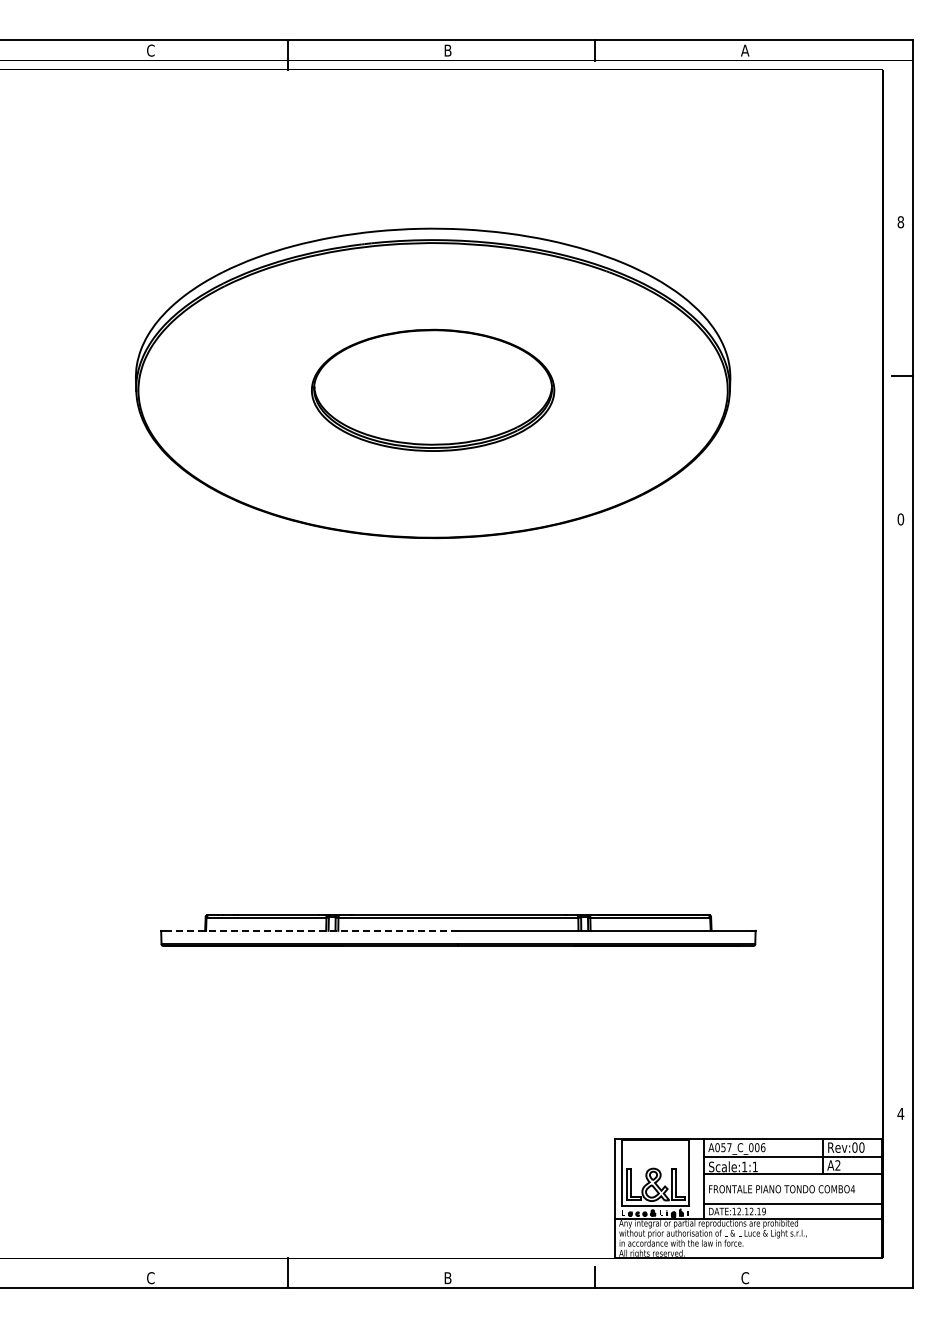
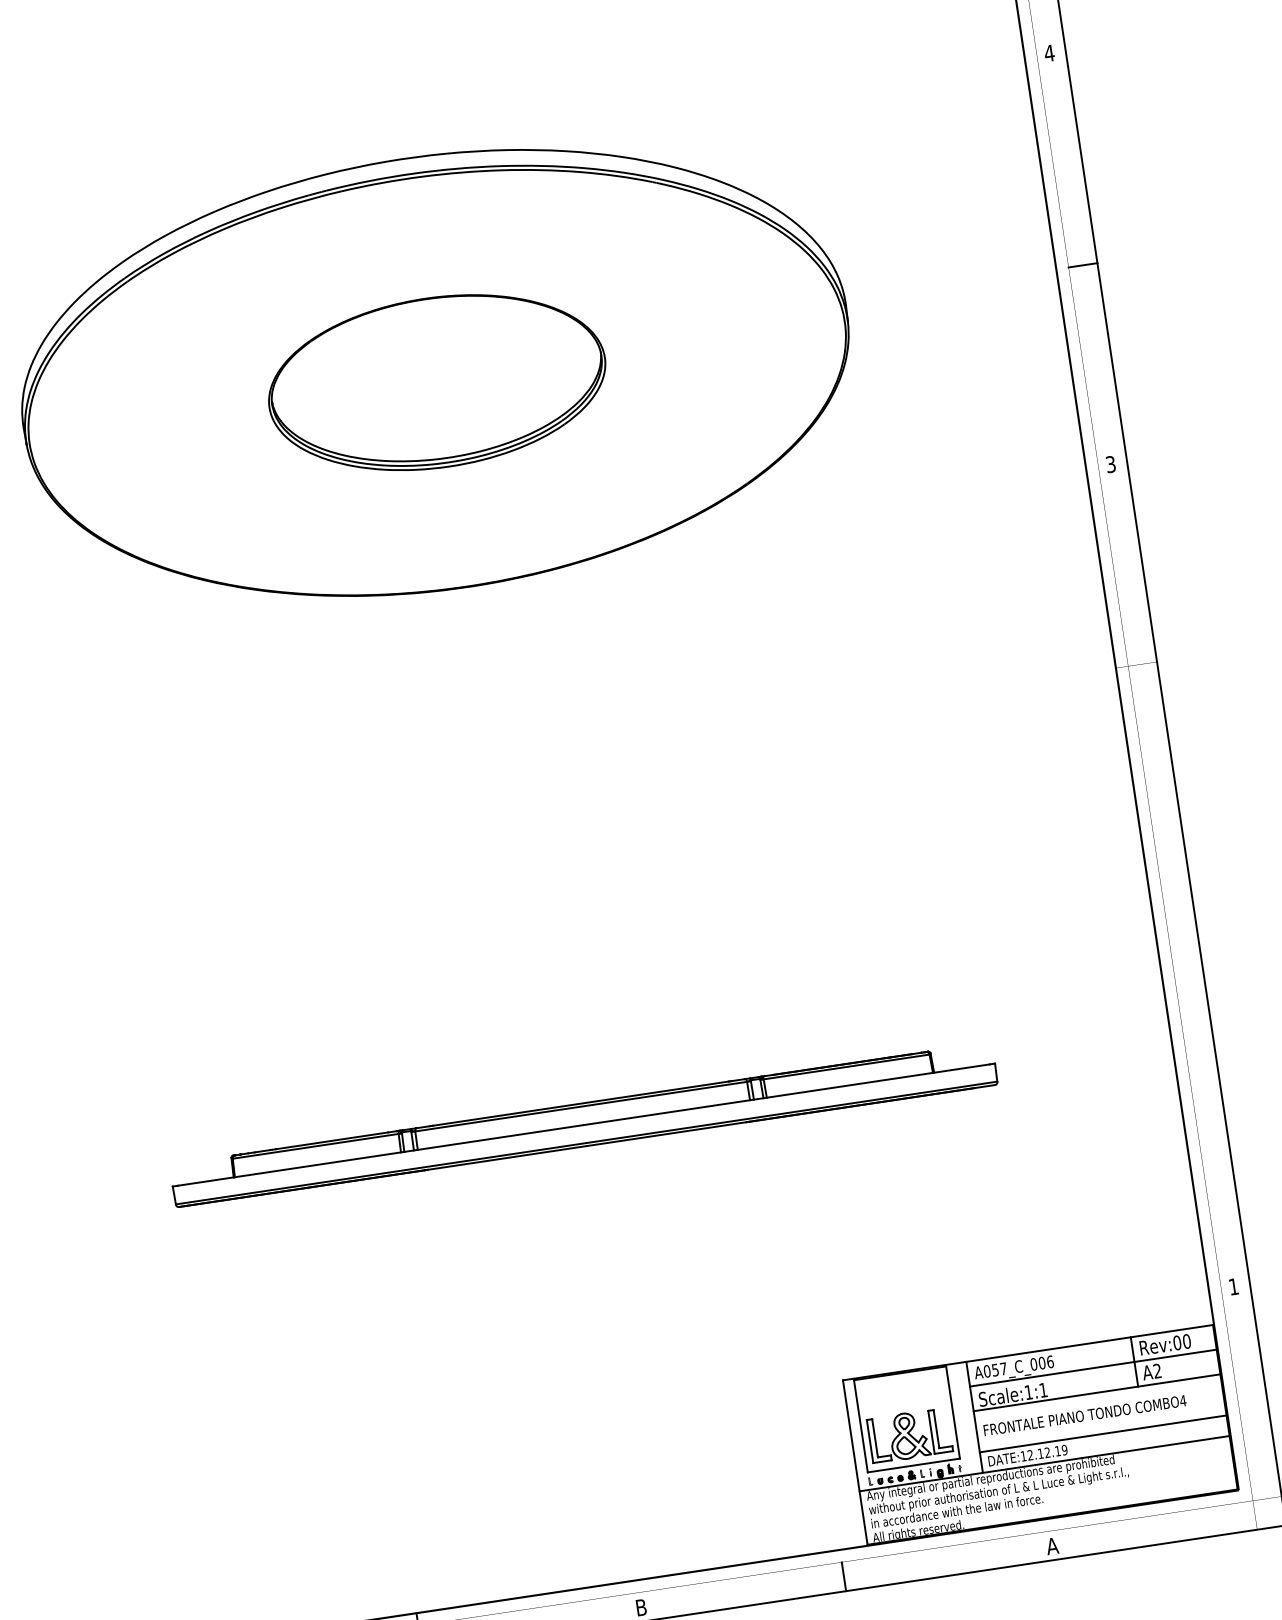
text: (900, 222) -> (1049, 53), 8 -> 4
text: (900, 519) -> (1110, 464), 0 -> 3
line: (311, 930) -> (380, 1154), dashed -> solid
text: (900, 1113) -> (1233, 1286), 4 -> 1
text: (745, 1278) -> (1052, 1546), C -> A

